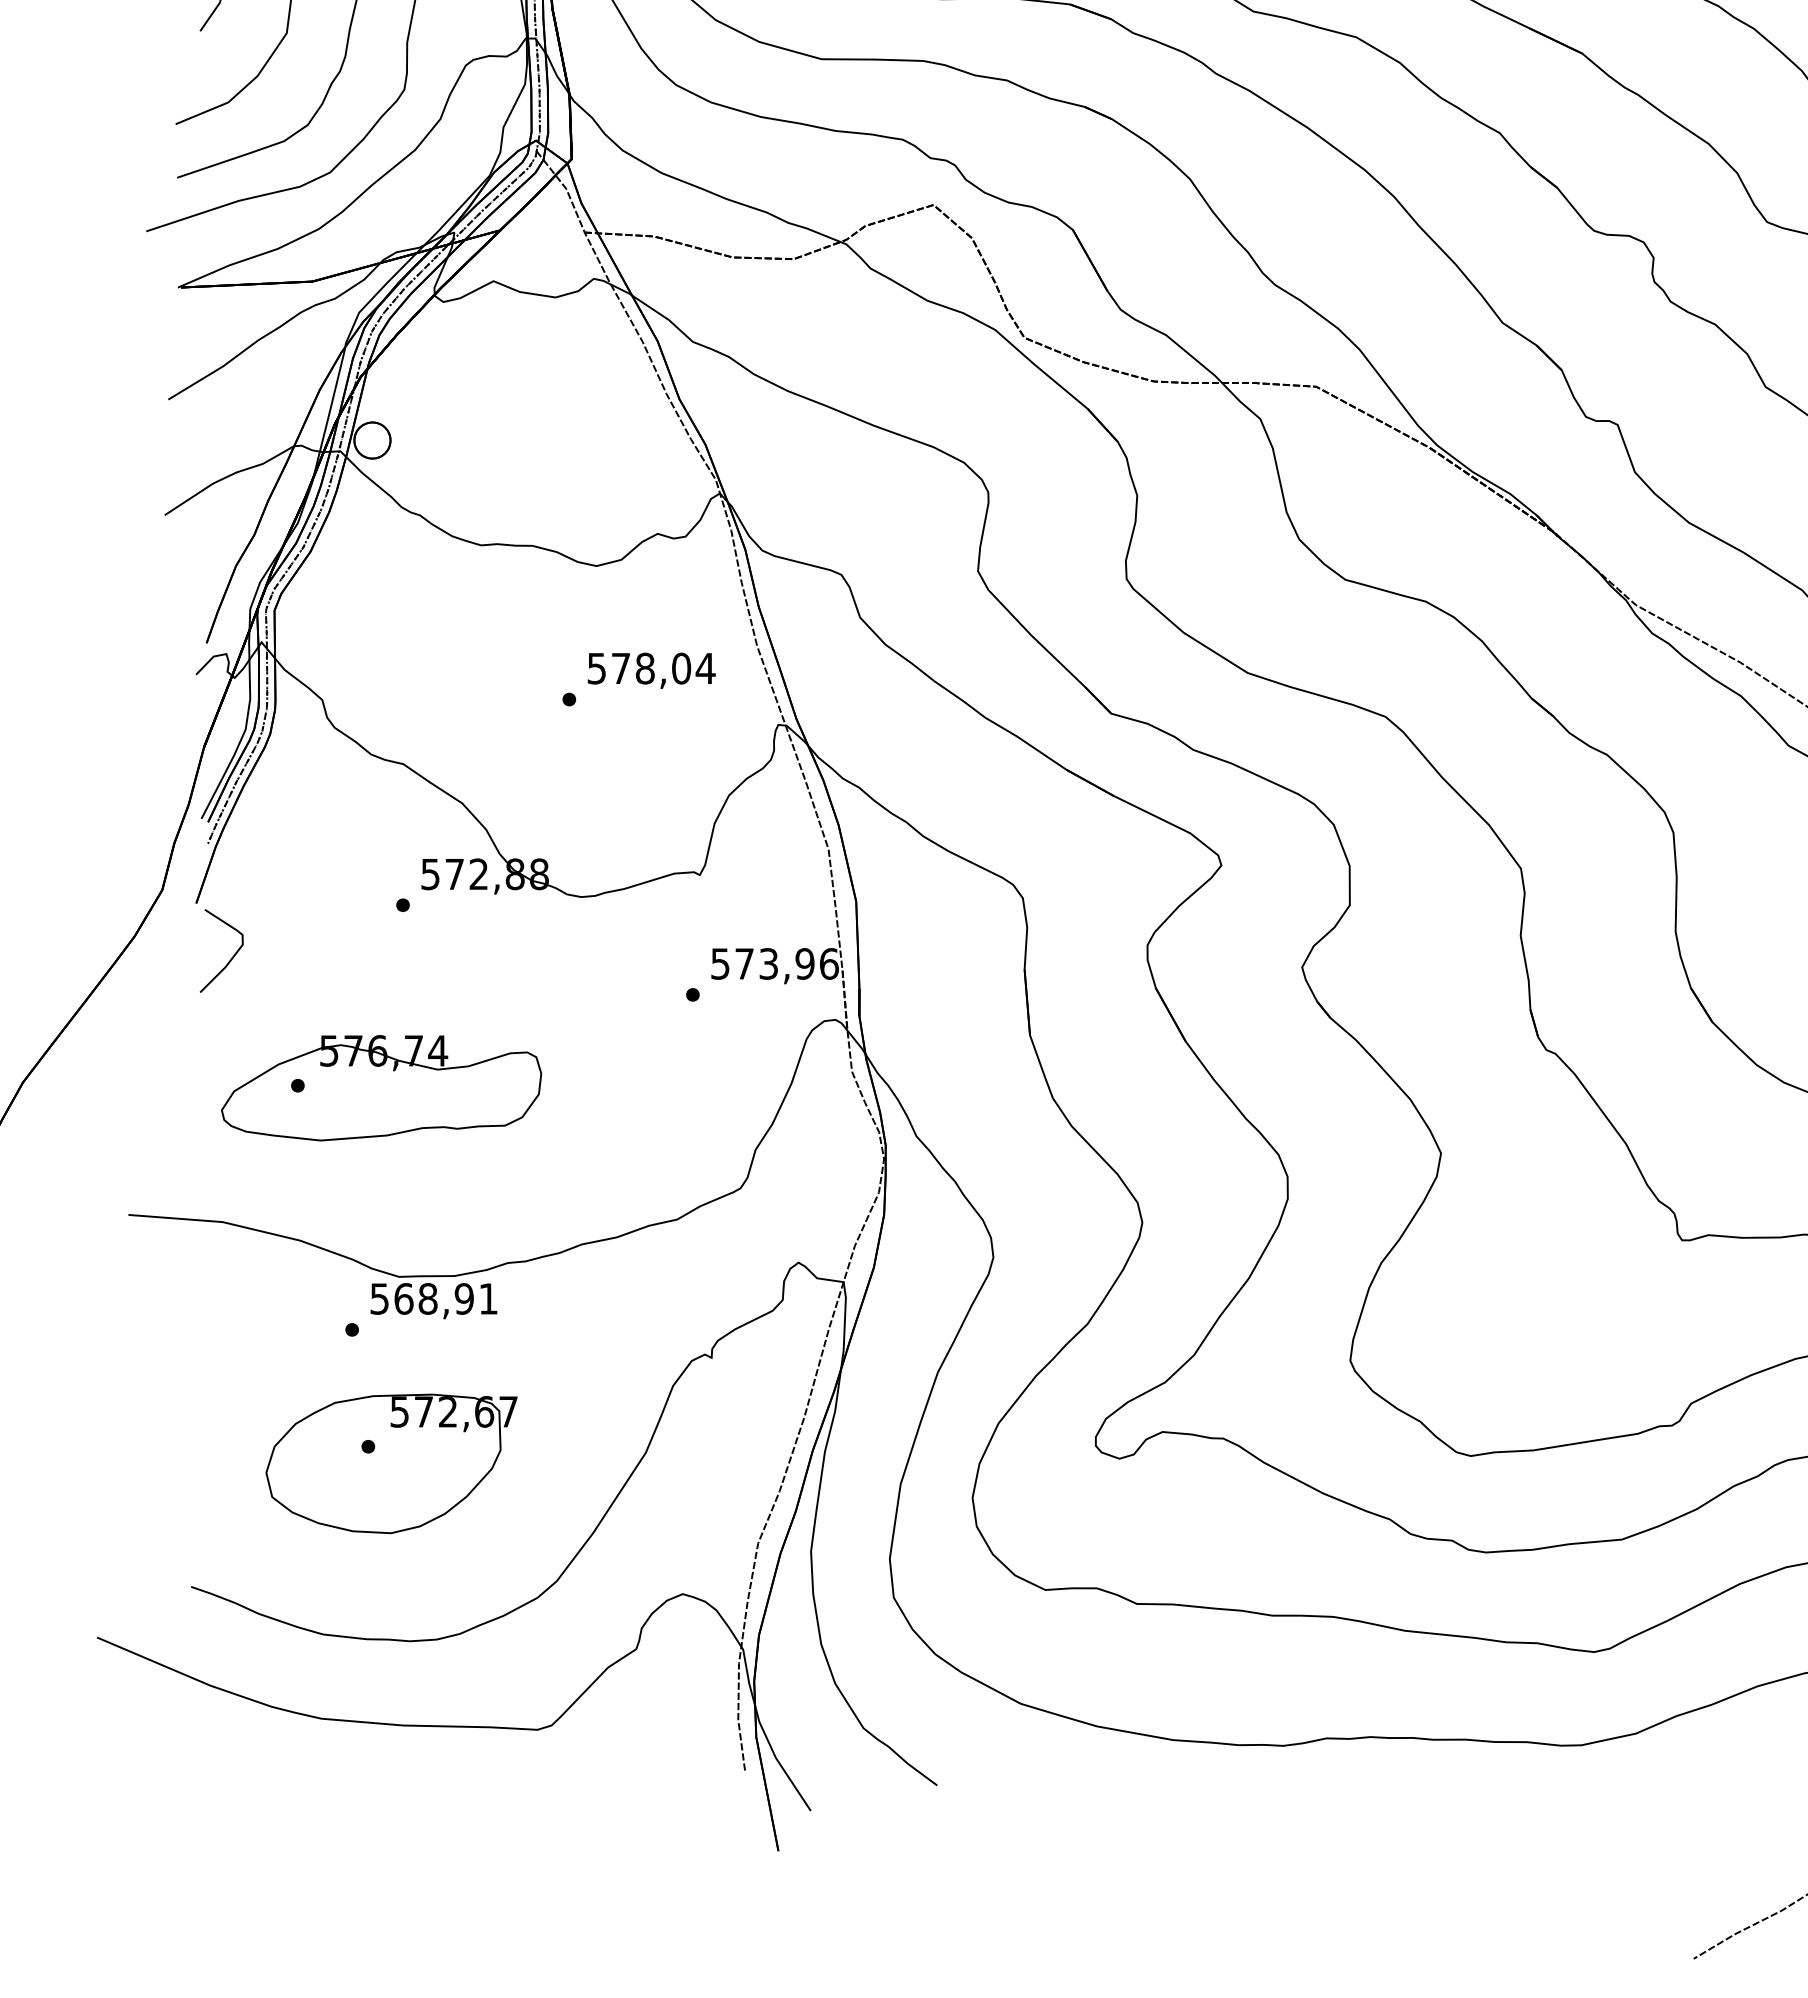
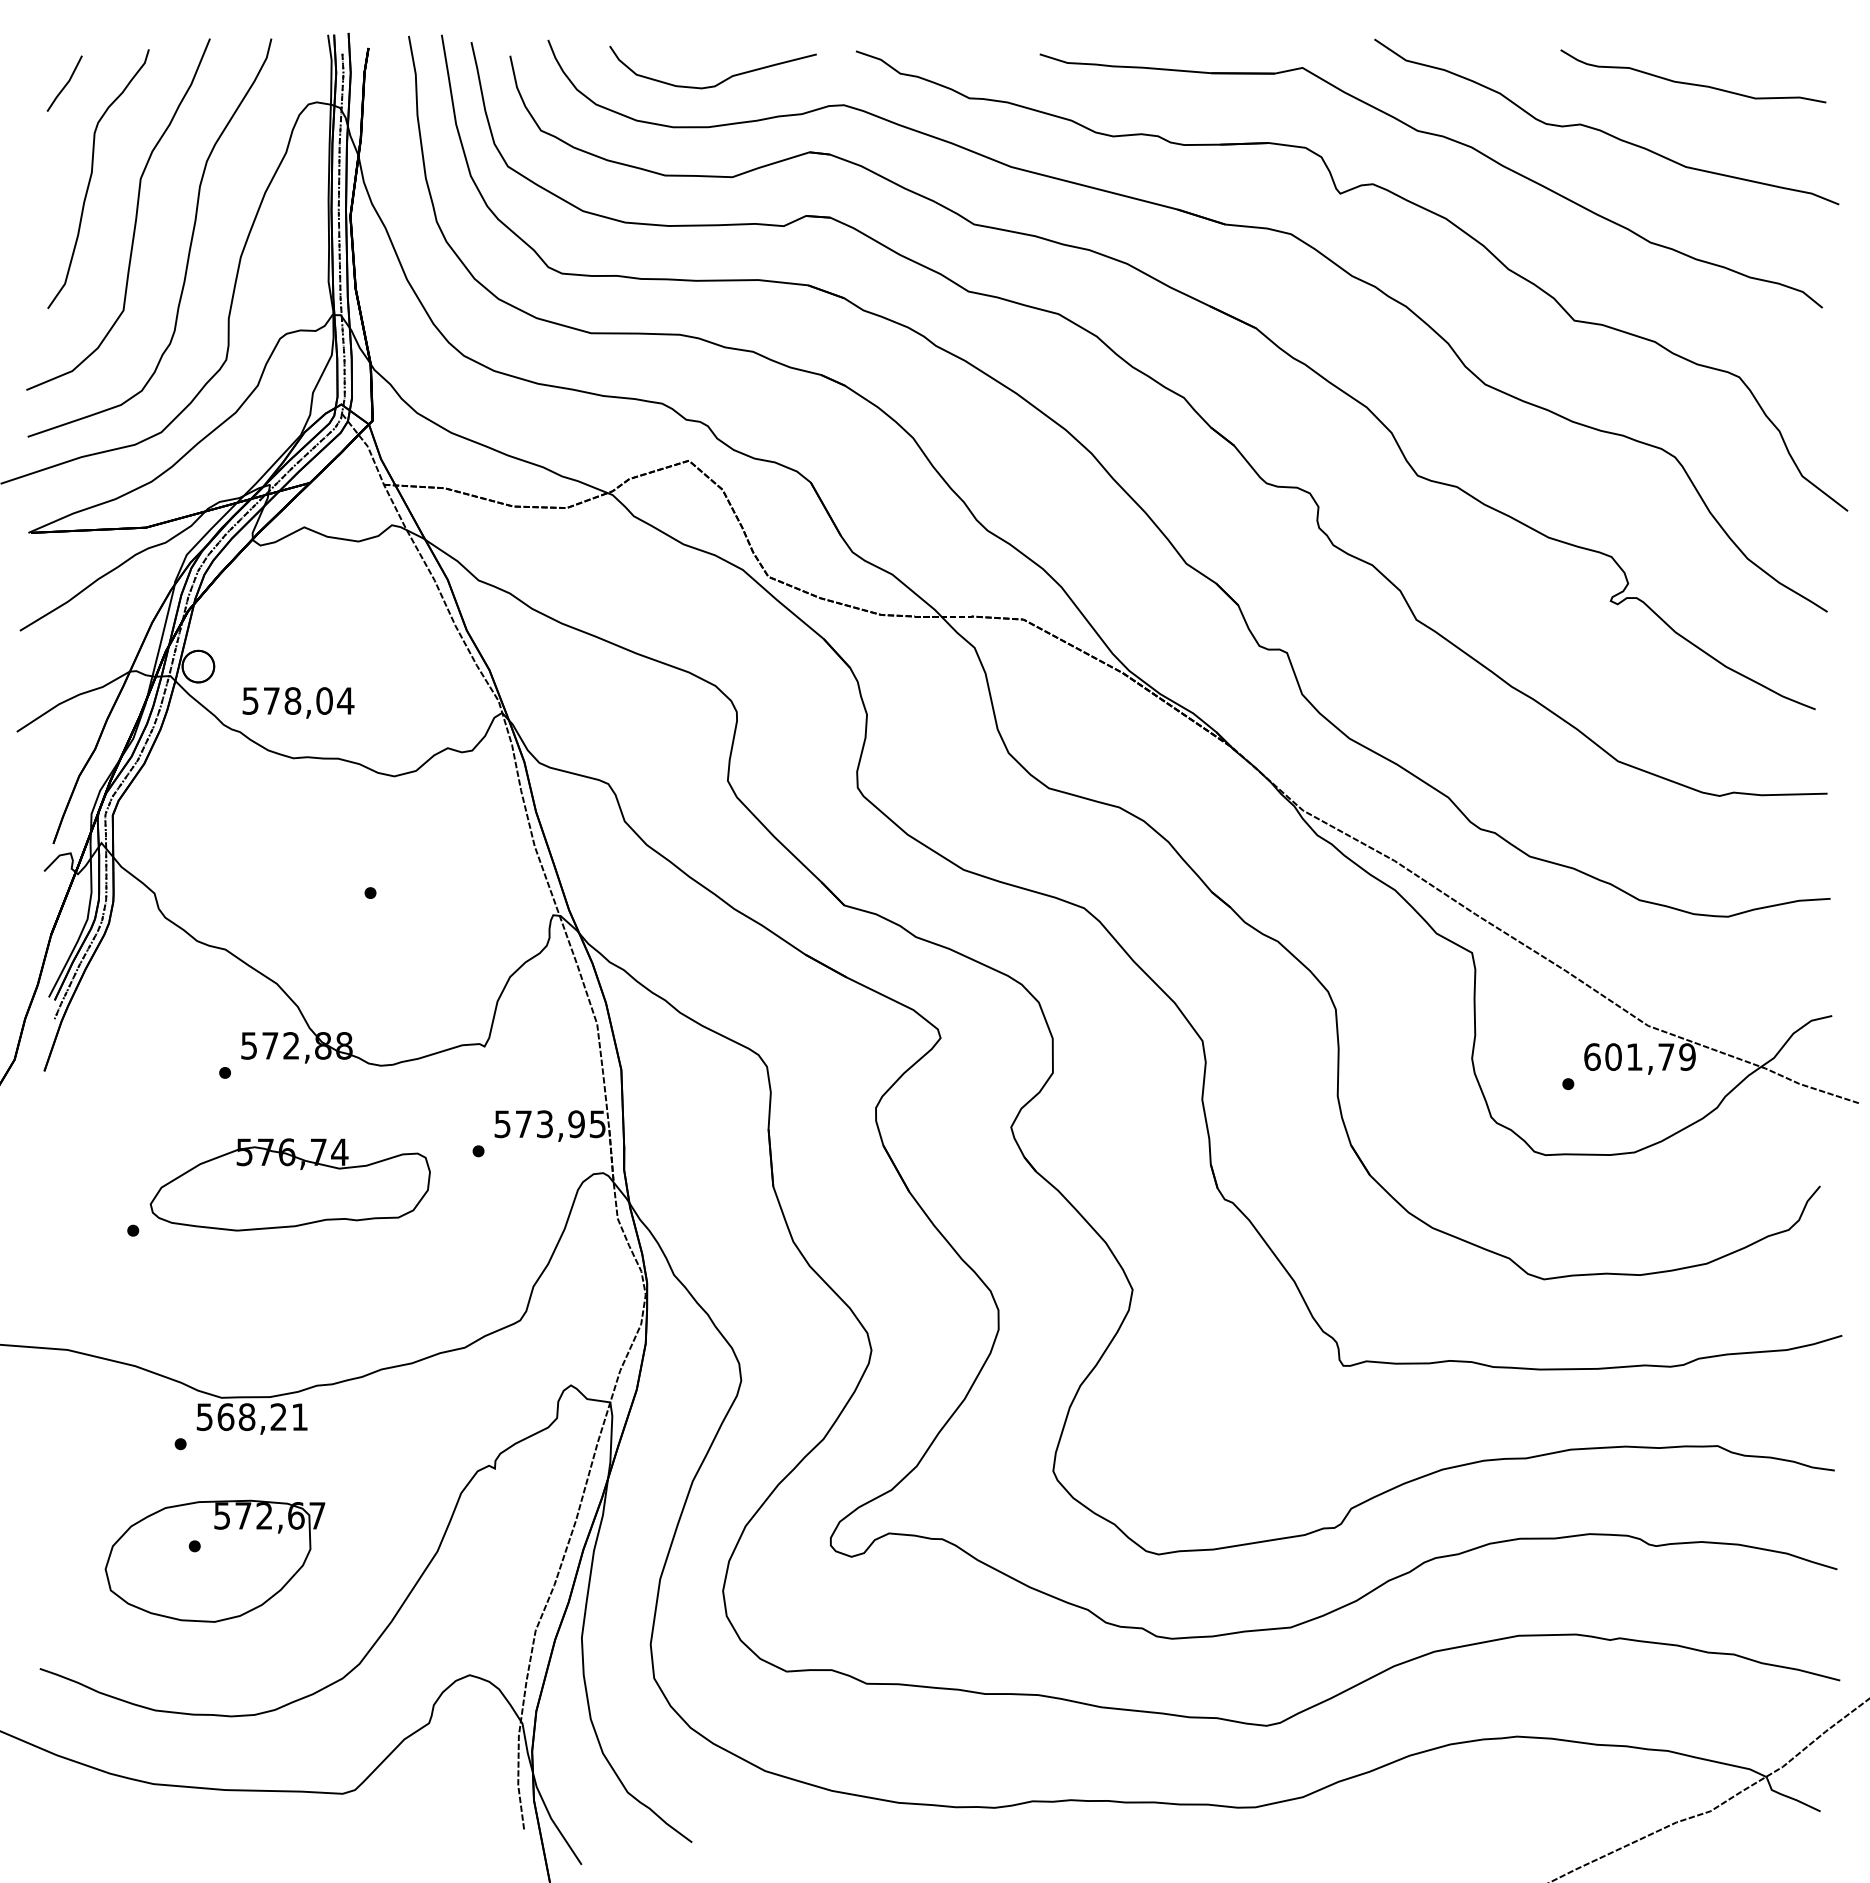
text: (651, 670) -> (298, 702), moved
curve: (230, 958) -> (74, 1119), removed
text: (828, 964) -> (597, 1124), 573,96 -> 573,95
part: (380, 1087) -> (289, 1184), moved
text: (464, 1299) -> (278, 1417), 568,91 -> 568,21

